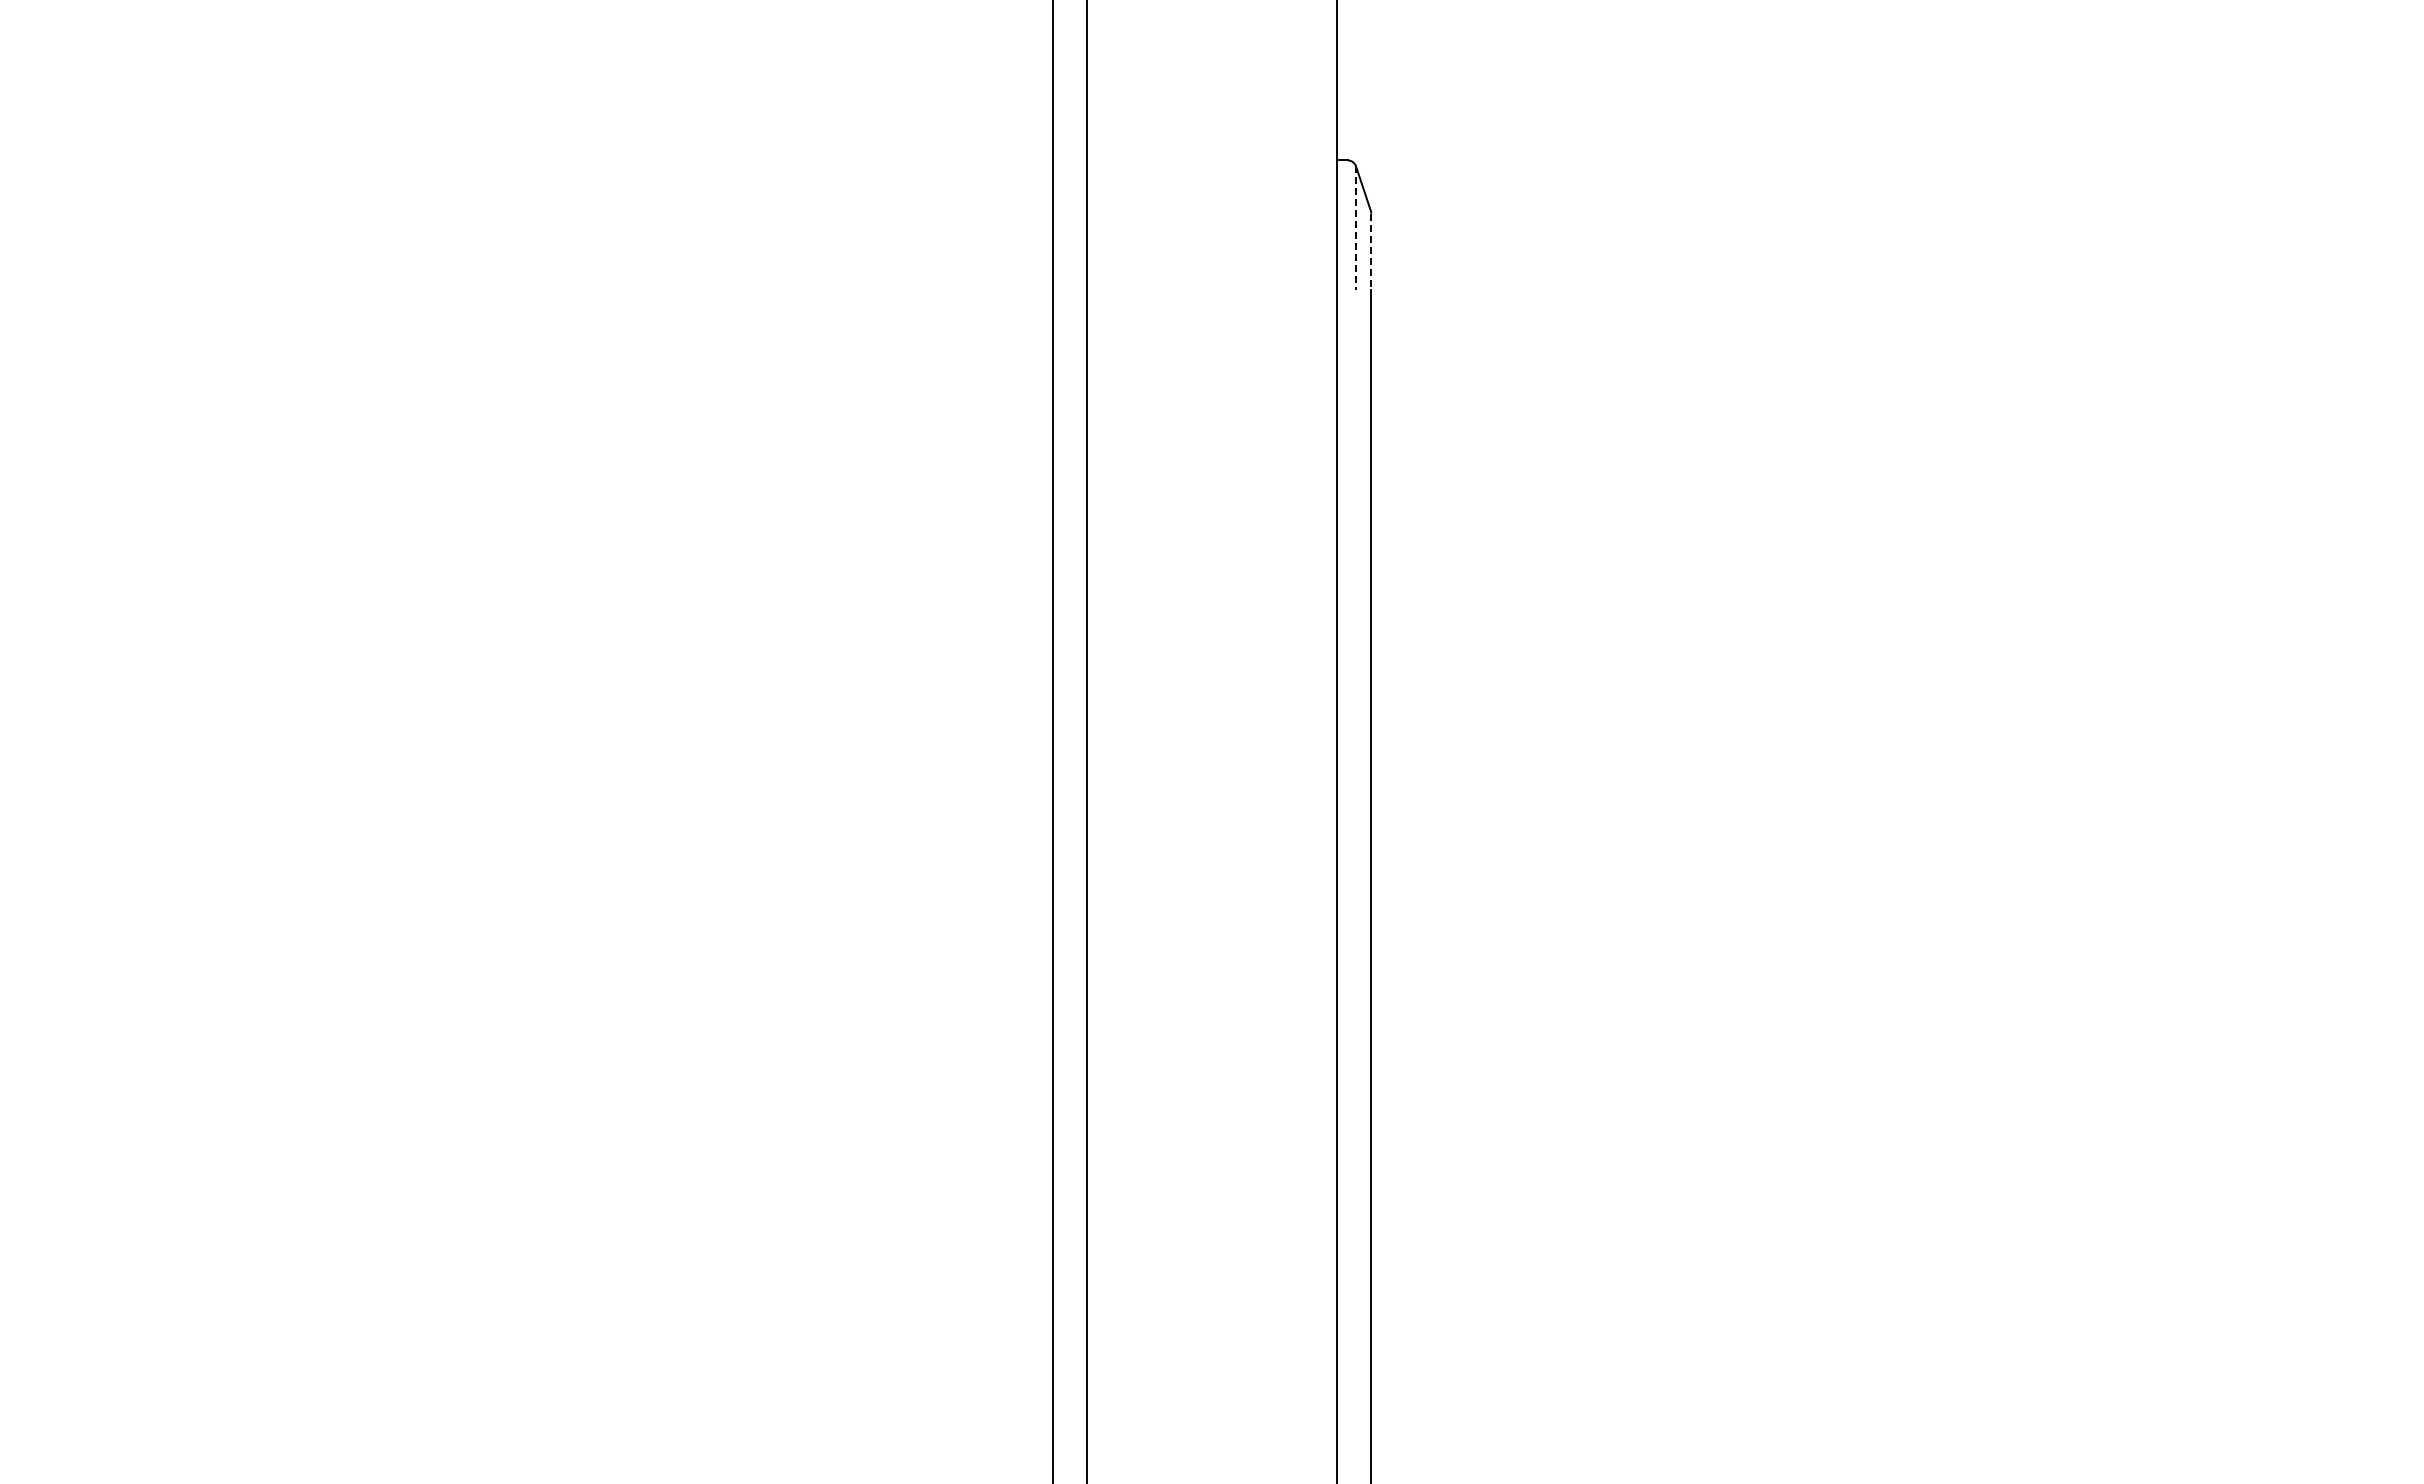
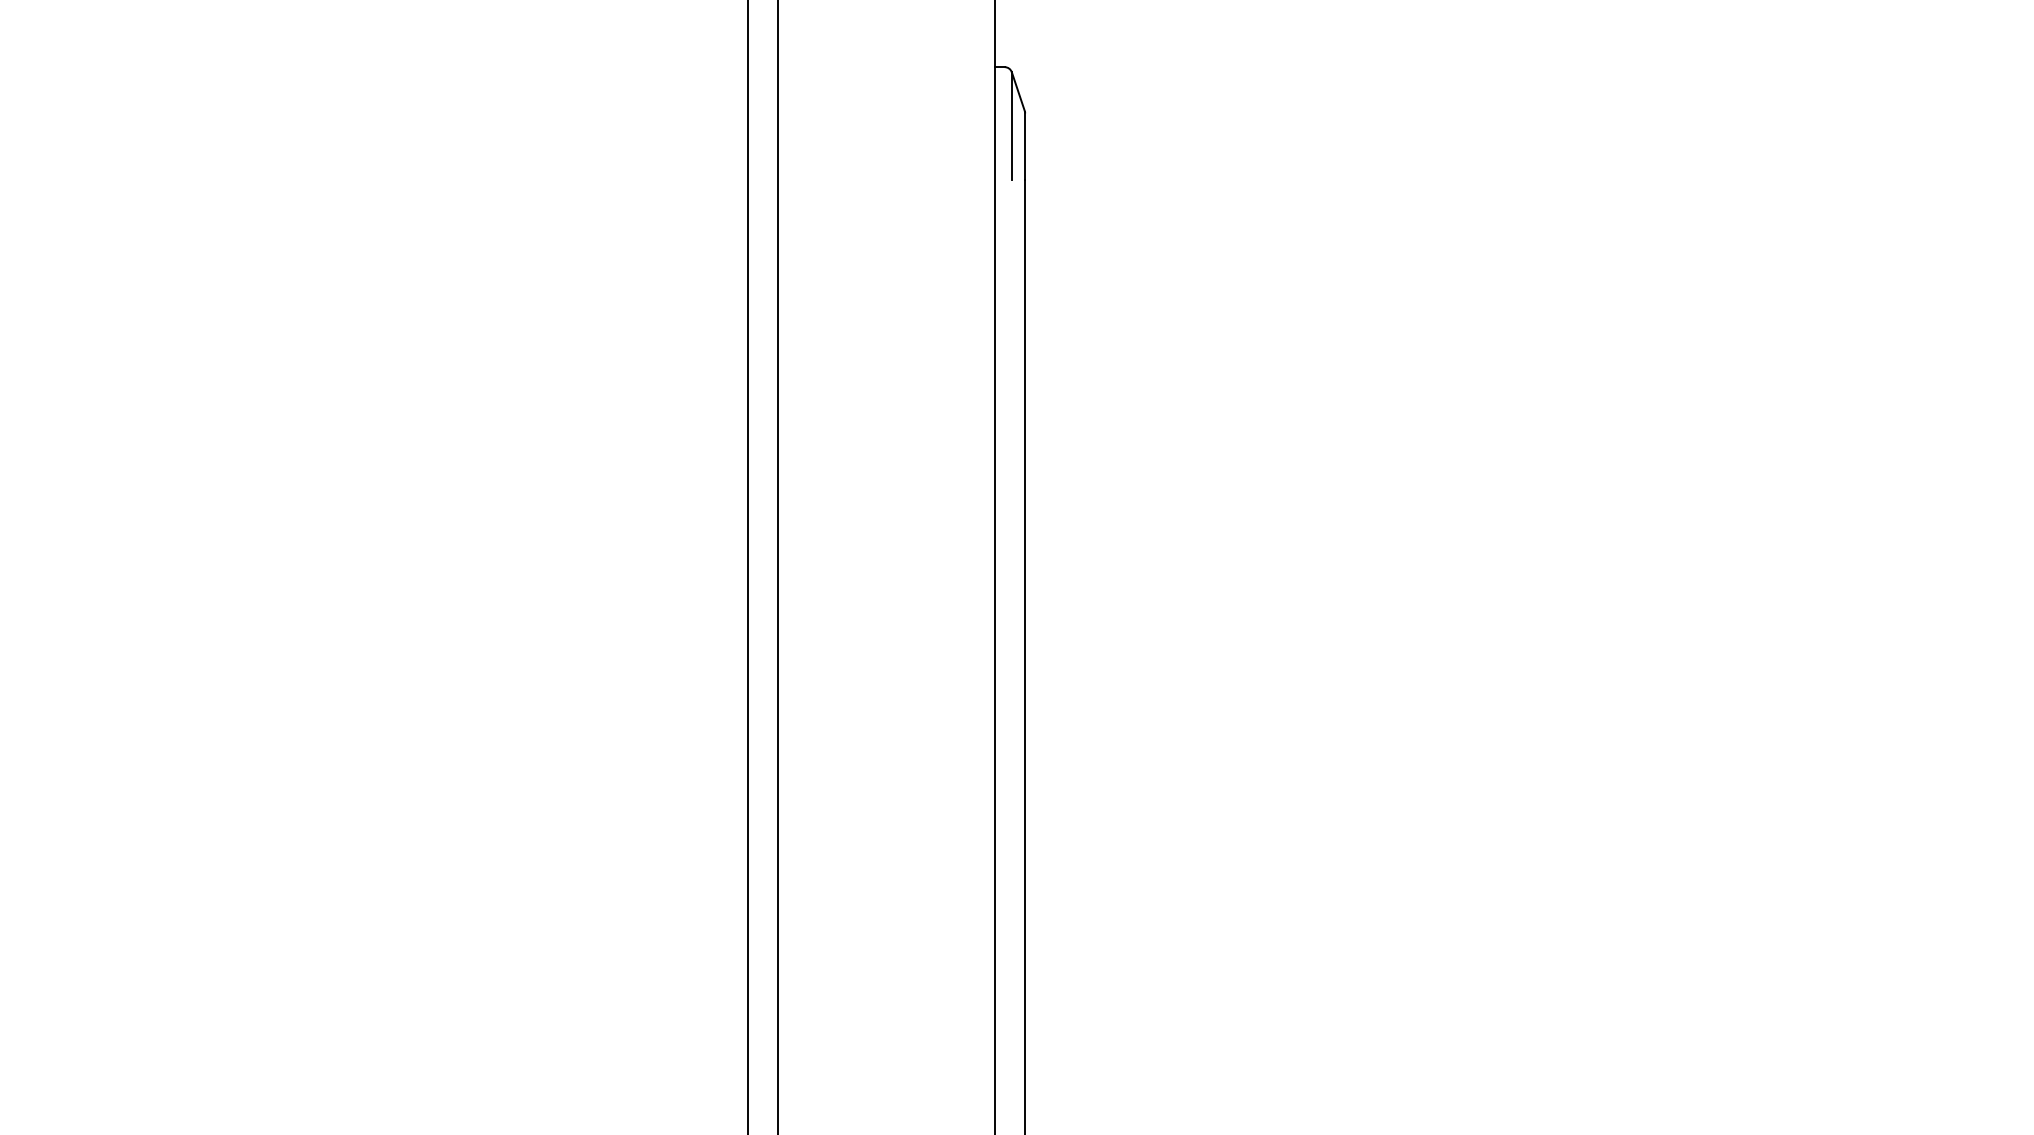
line: (1355, 228) -> (1011, 126), dashed -> solid
line: (1371, 252) -> (1025, 147), dashed -> solid

